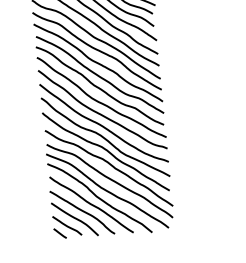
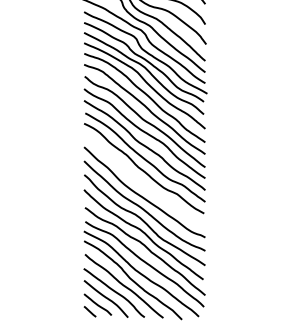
curve: (97, 100) -> (140, 182), removed

